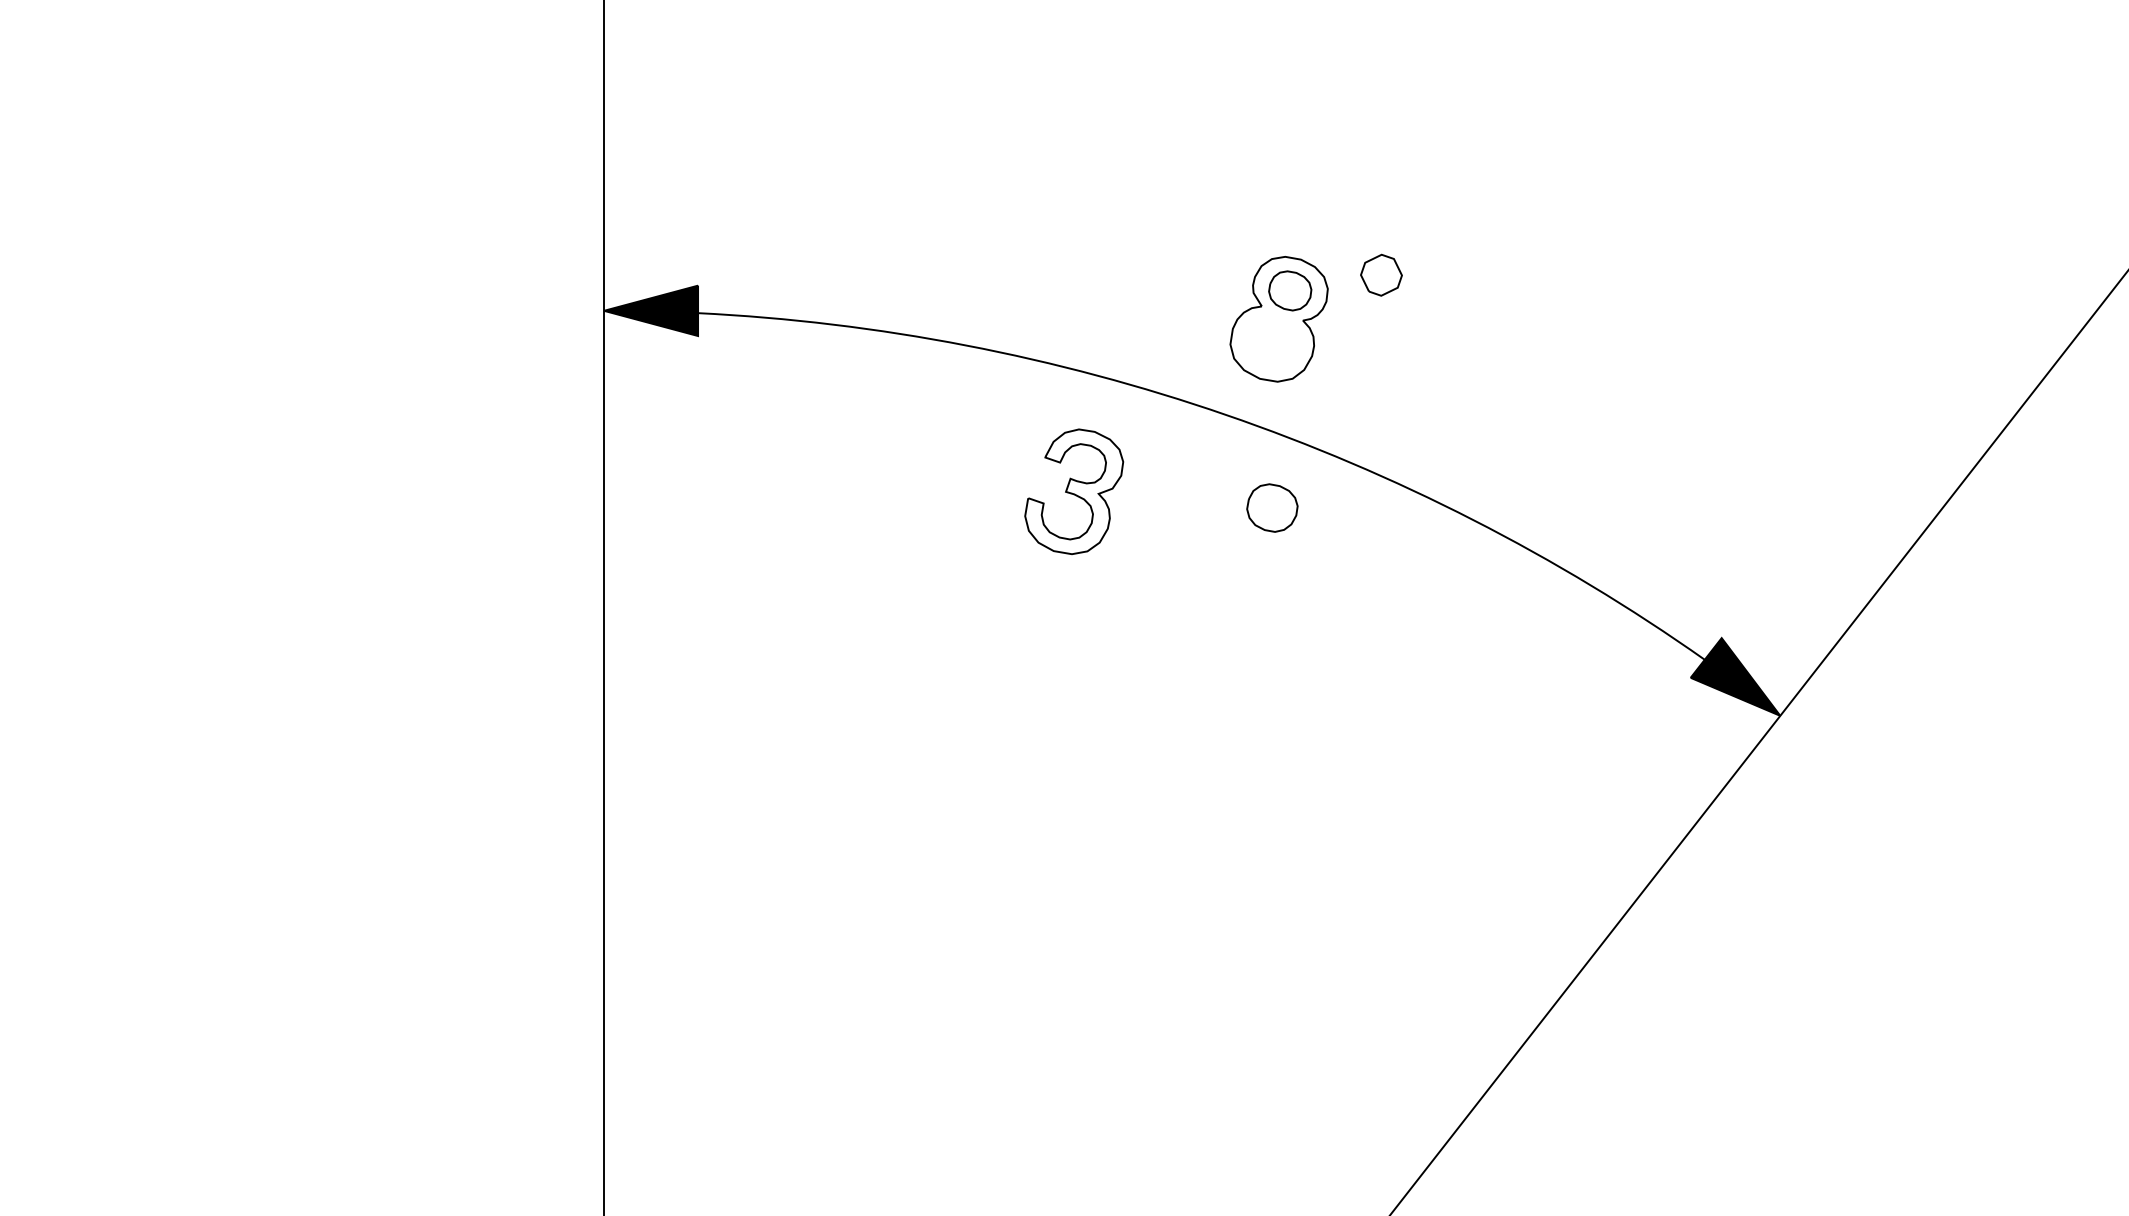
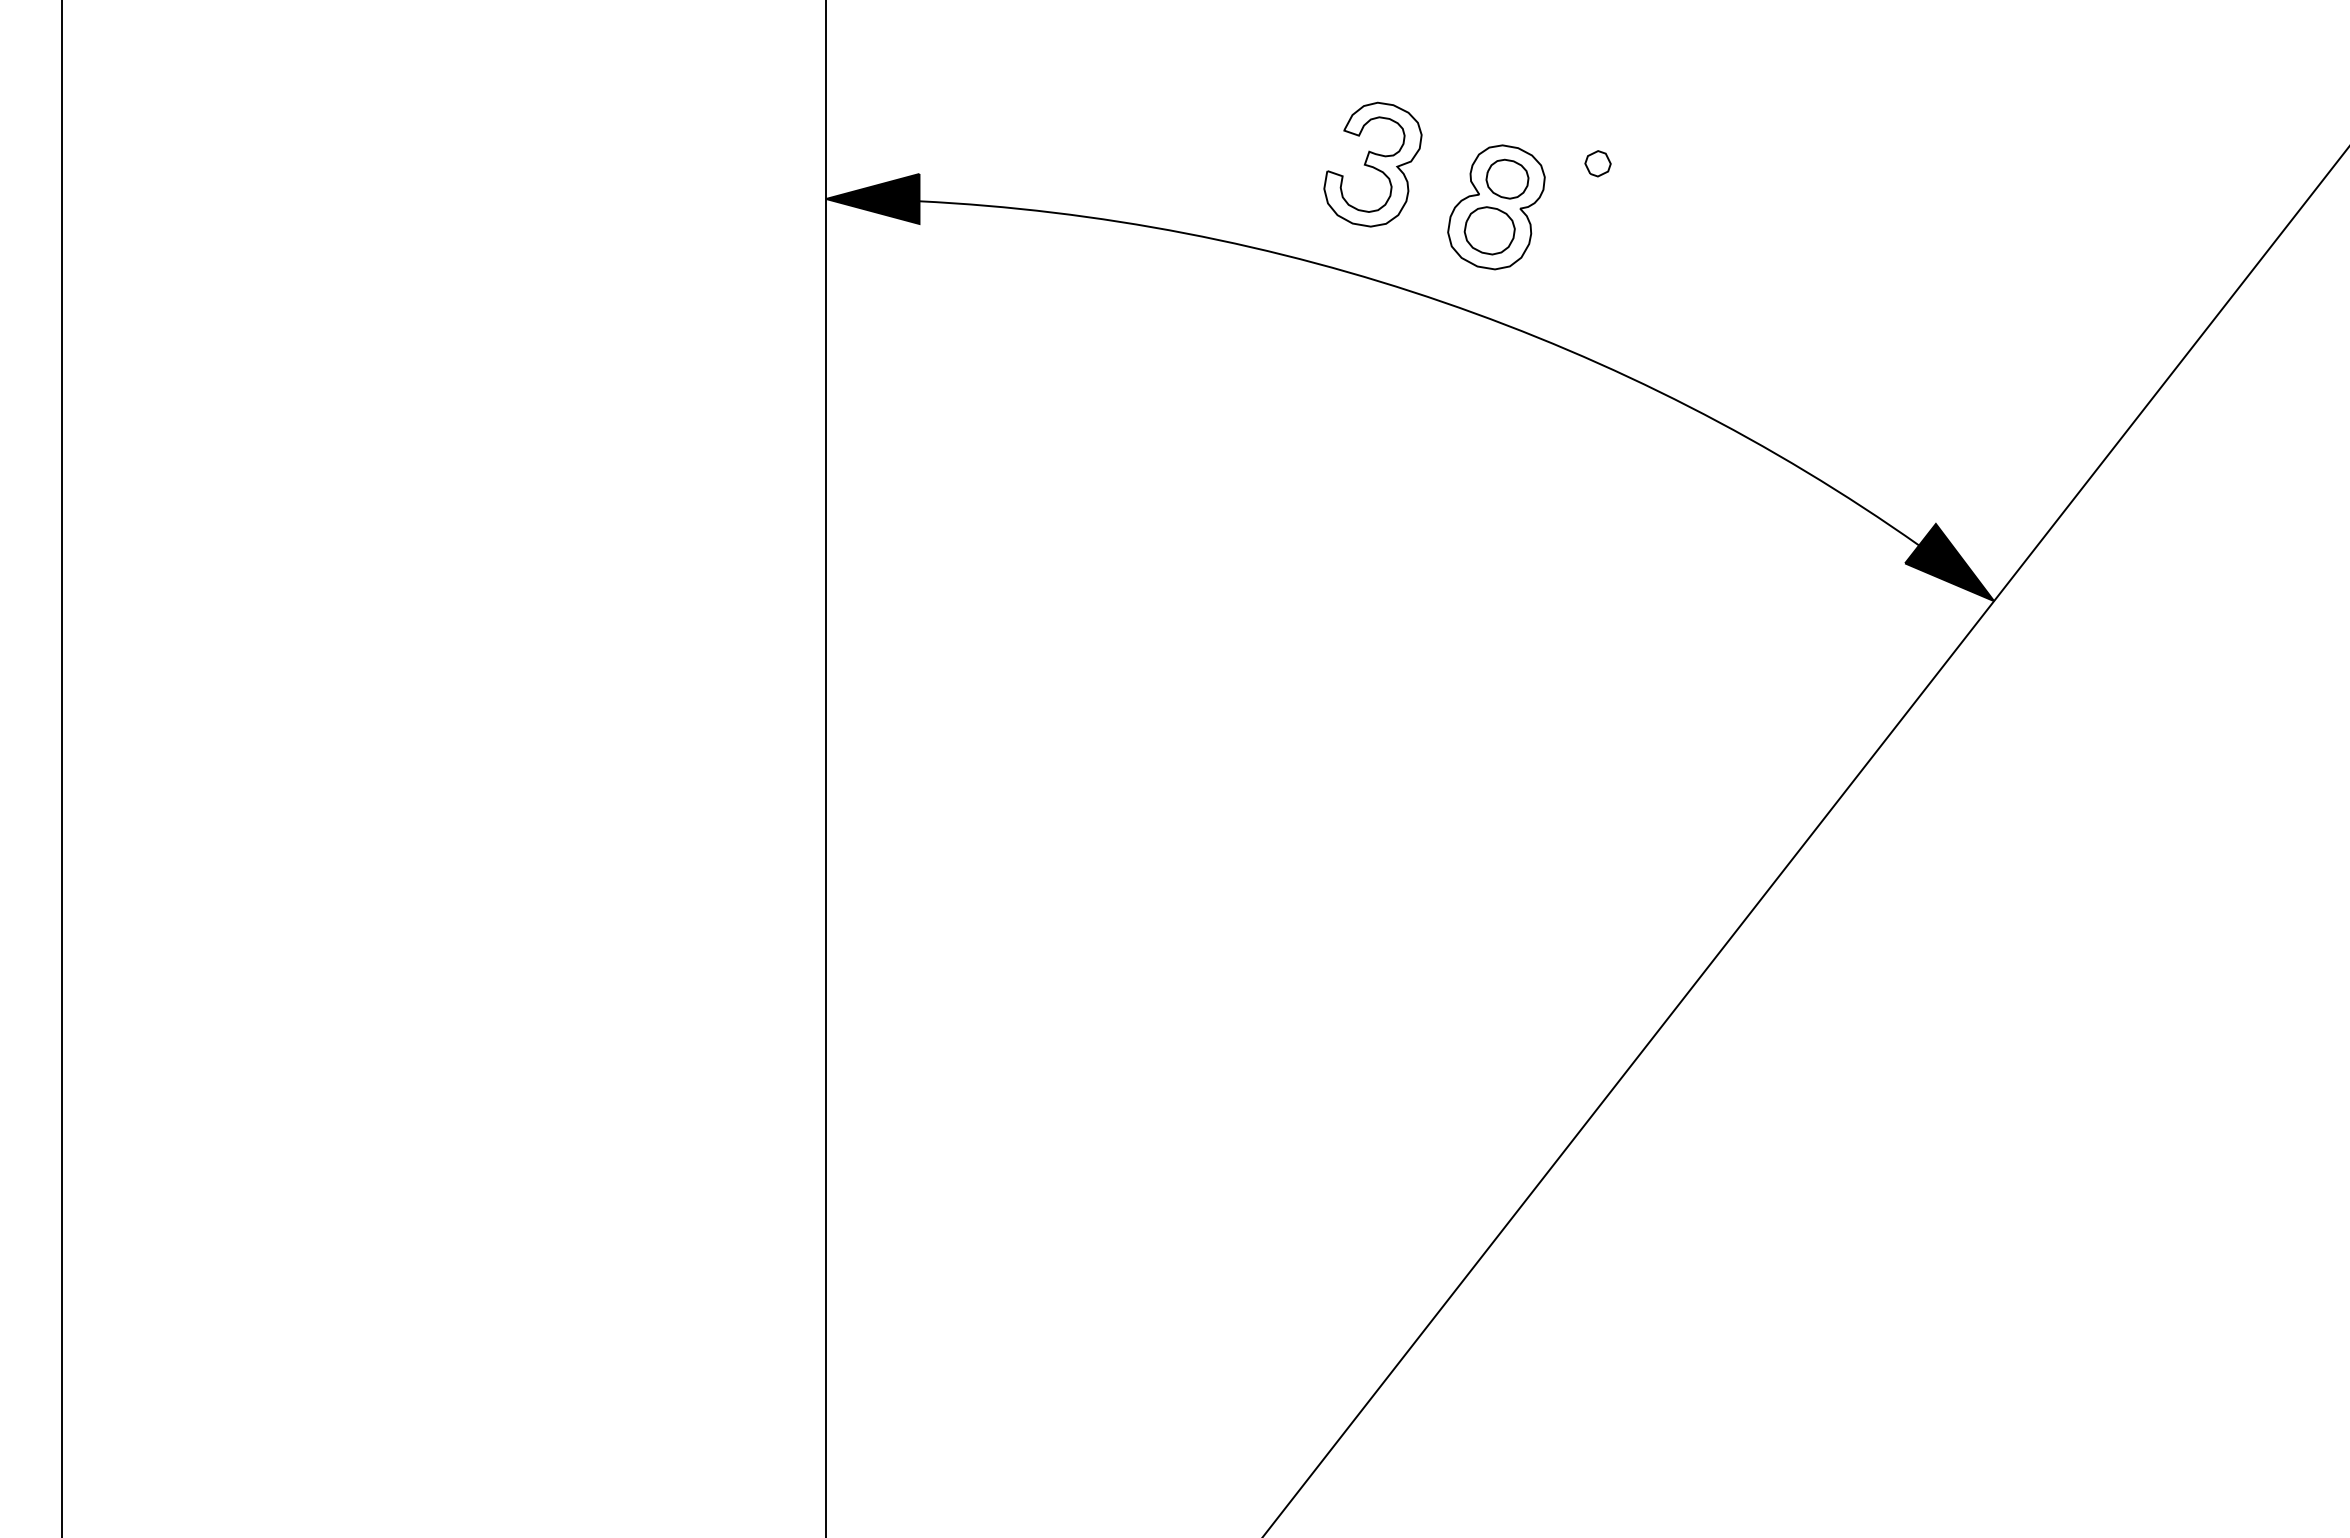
part: (1380, 275) -> (1597, 163), size x0.62
part: (1073, 491) -> (1372, 164), moved
part: (1272, 507) -> (1489, 230), moved

